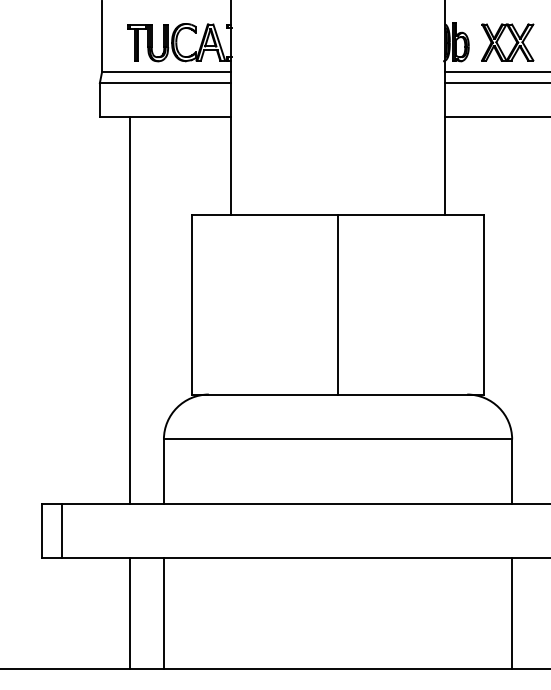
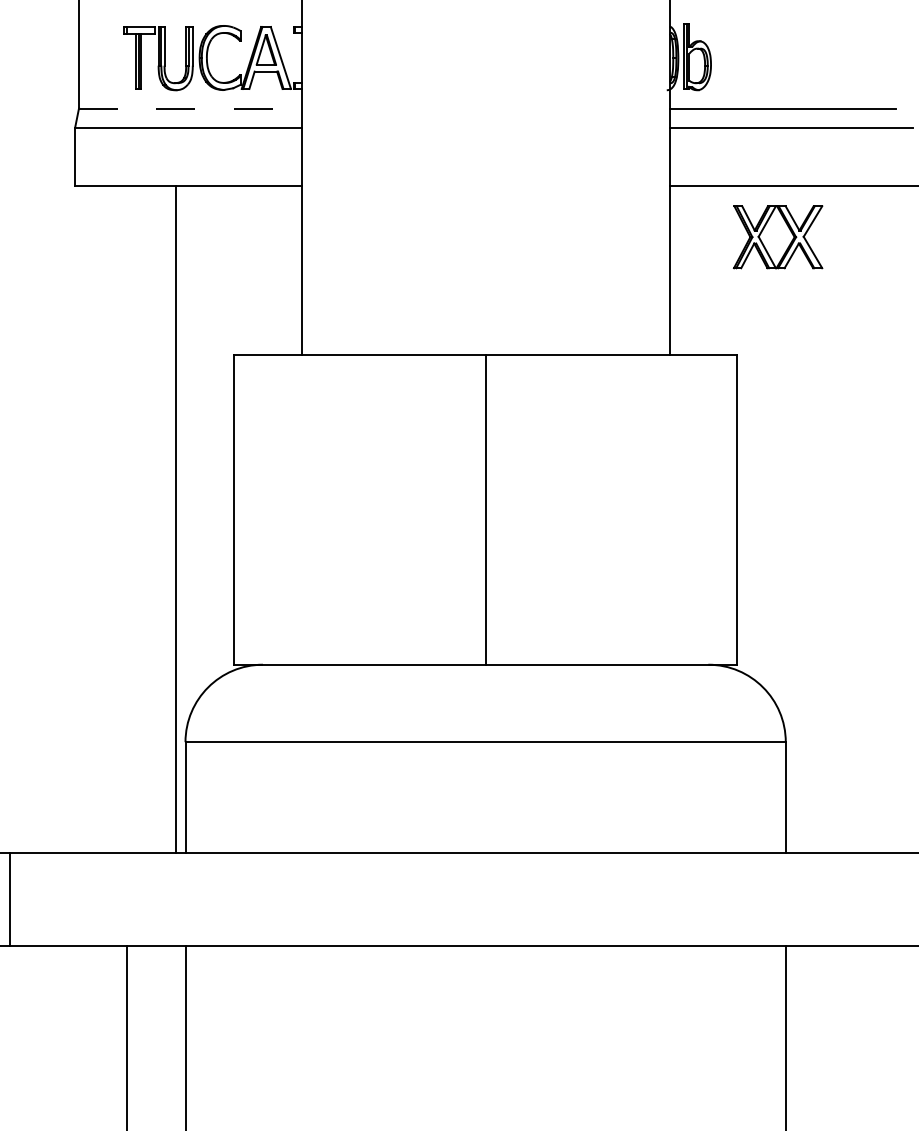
part: (507, 42) -> (777, 237), moved
line: (166, 71) -> (189, 107), solid -> dashed
line: (130, 310) -> (176, 519), moved

